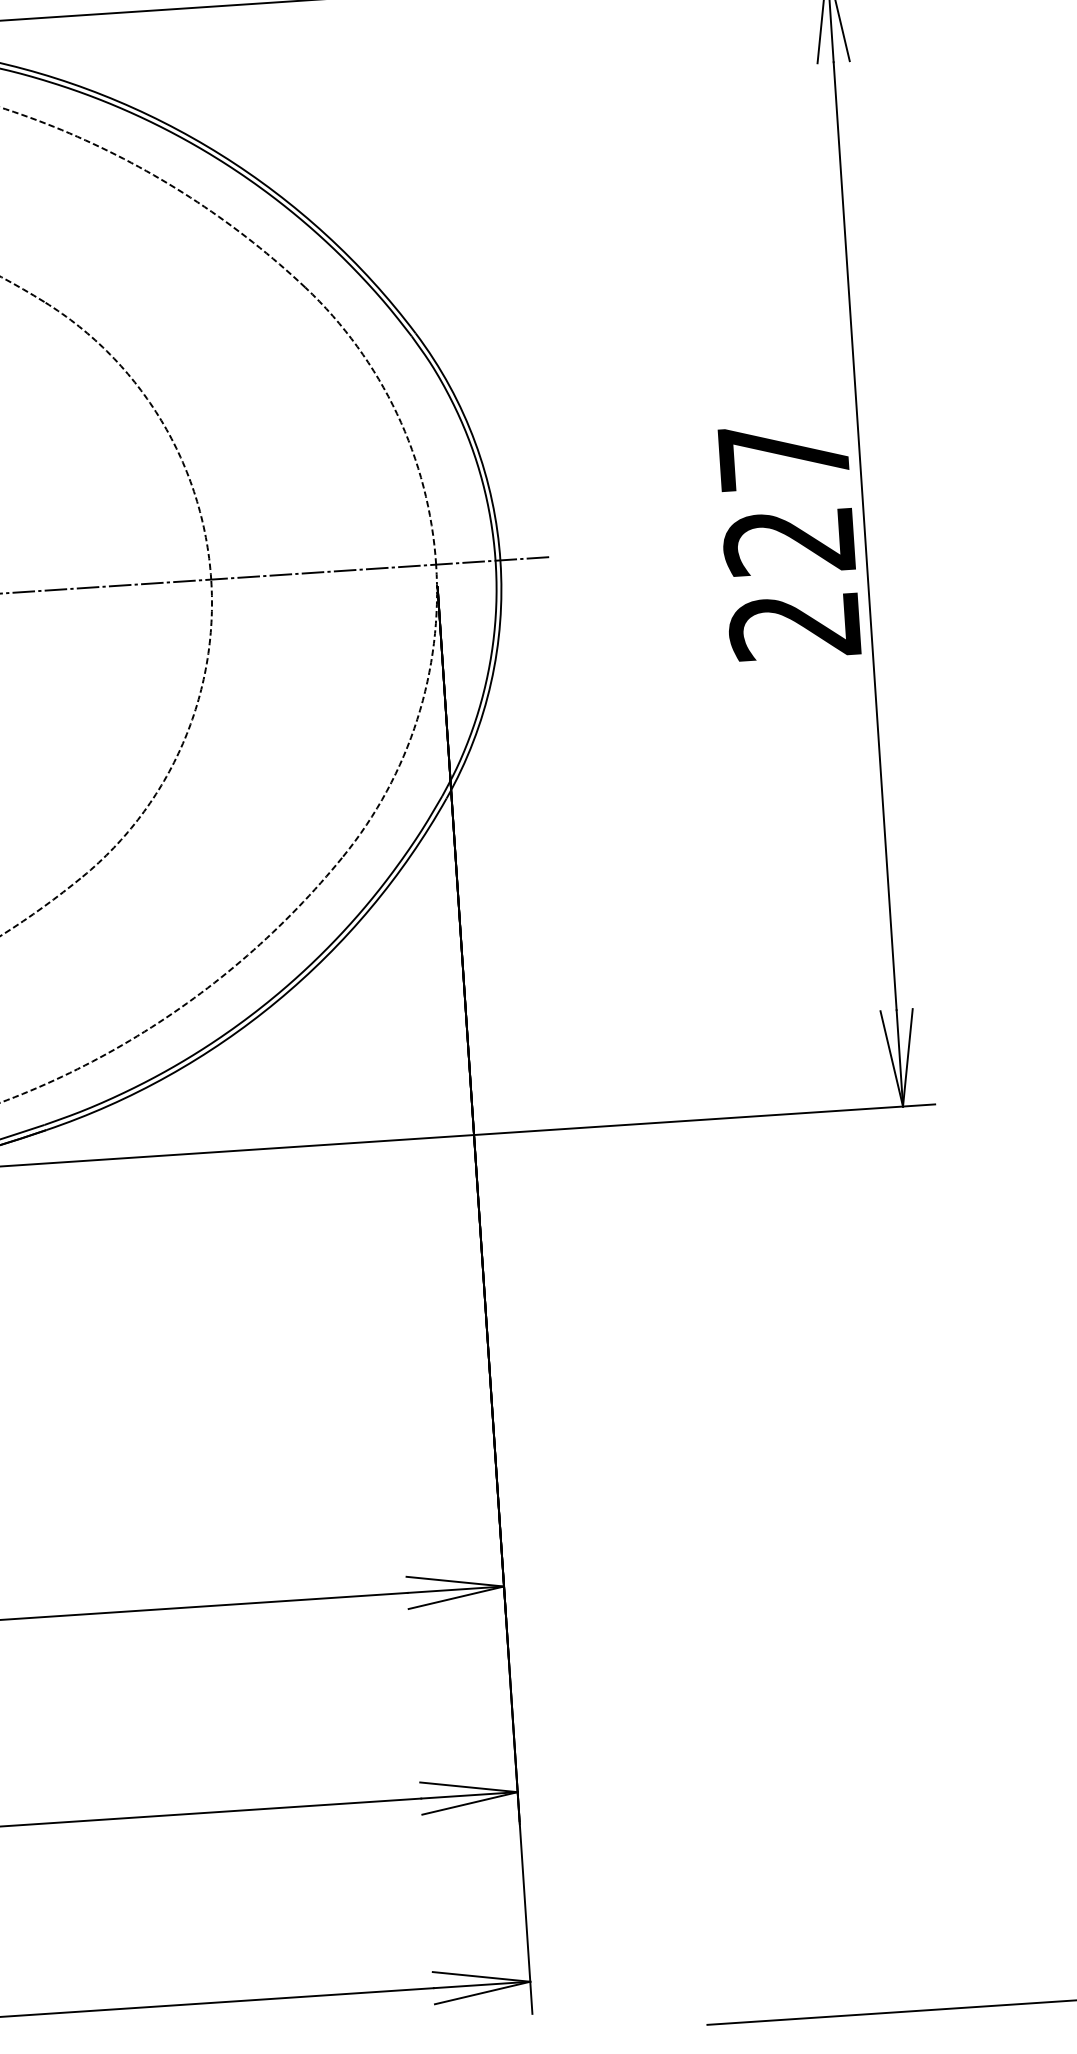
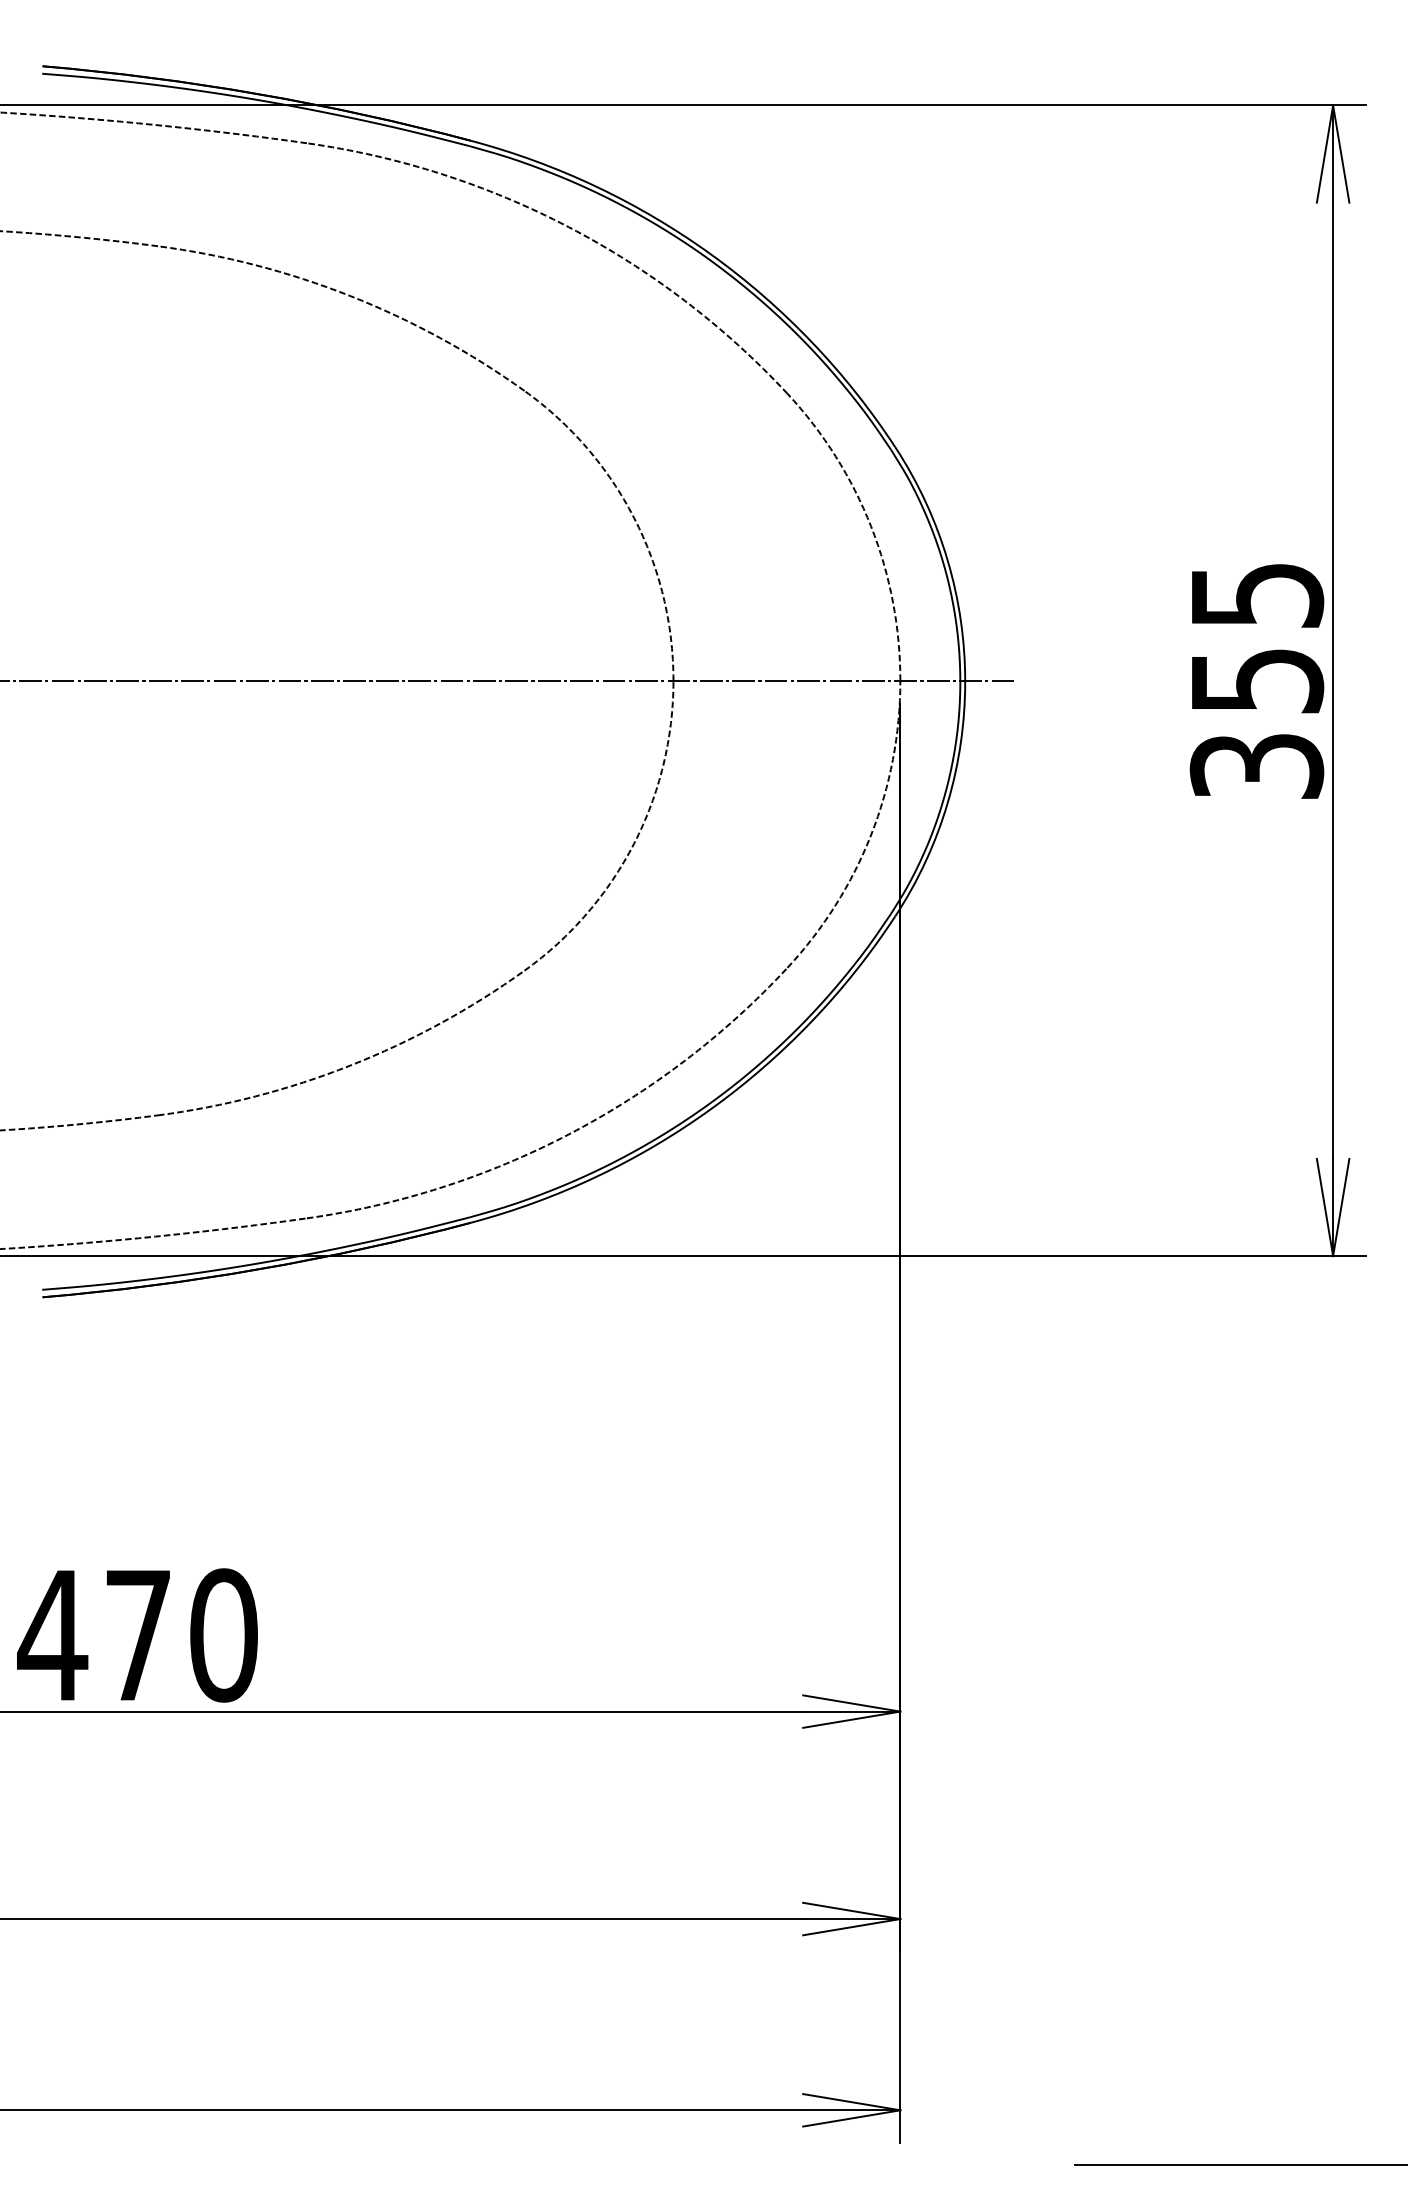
text: (789, 541) -> (1256, 681), 227 -> 355

